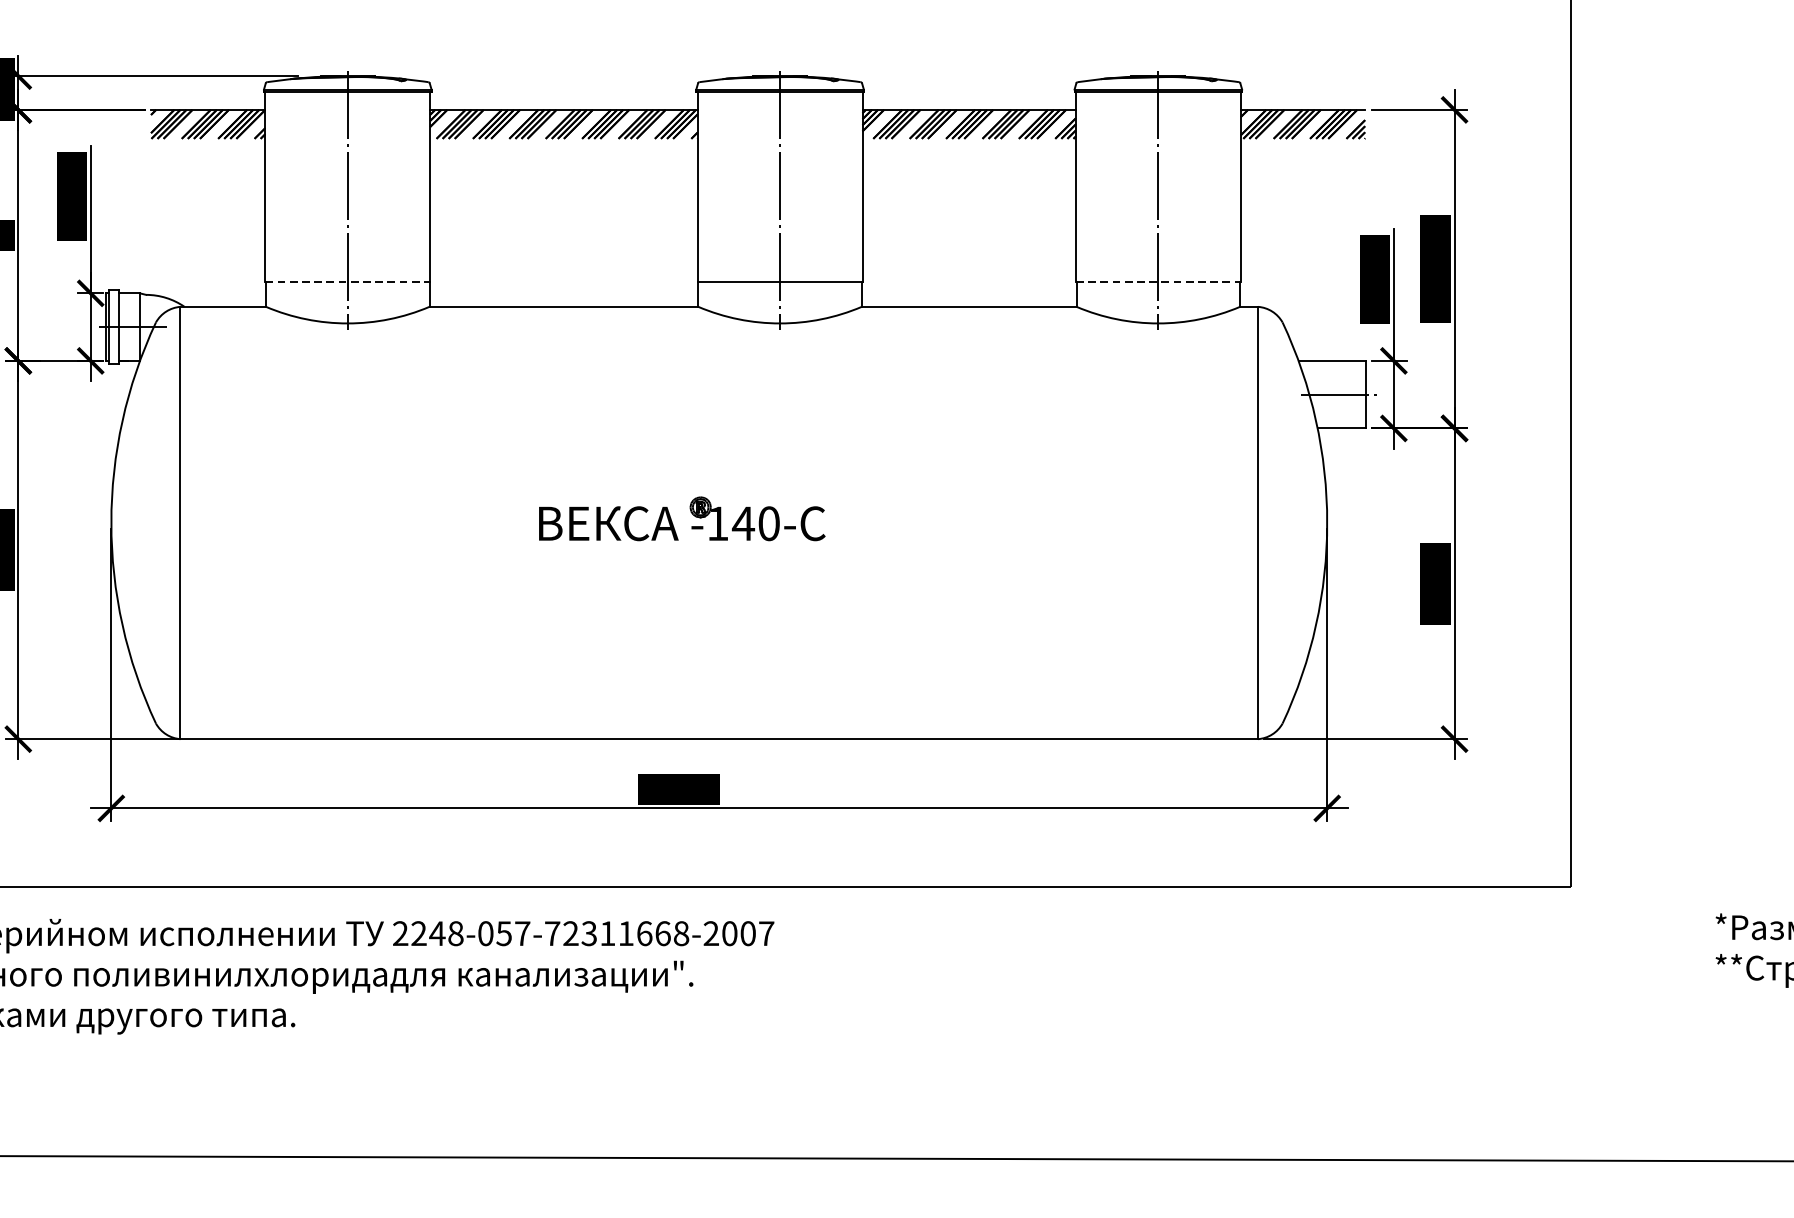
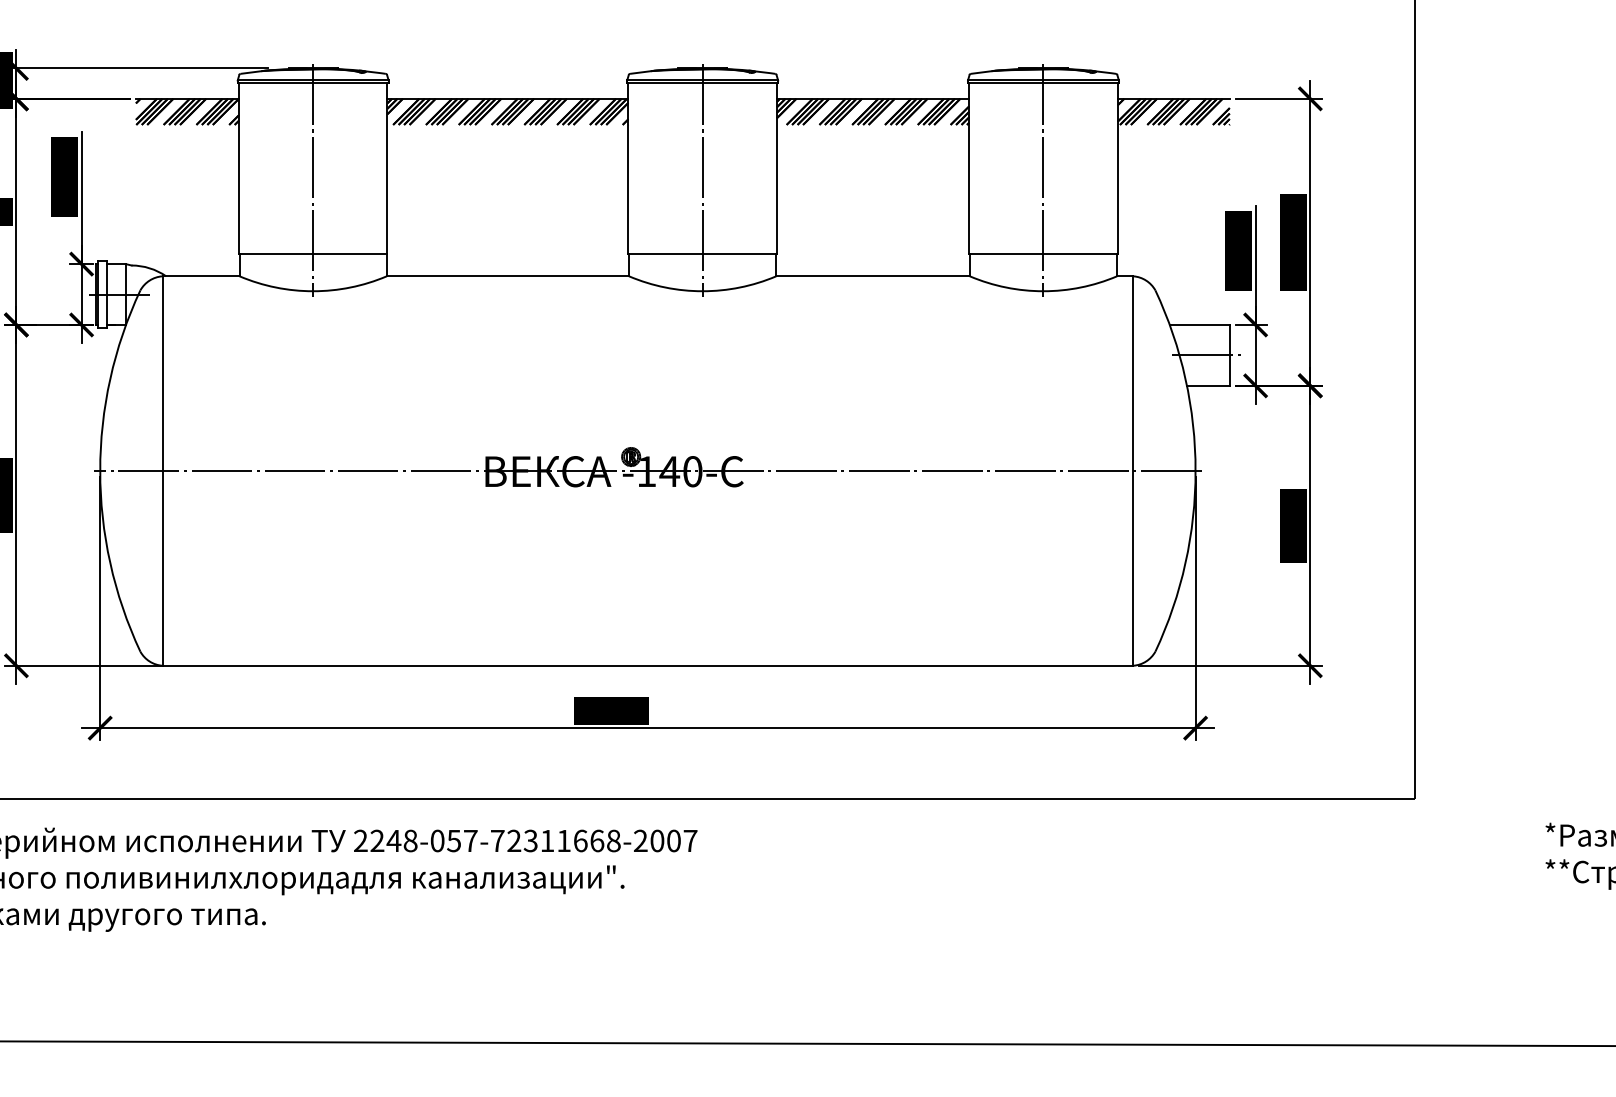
line: (348, 281) -> (313, 253), dashed -> solid
line: (1158, 281) -> (1043, 253), dashed -> solid
line: (718, 523) -> (647, 471), added

